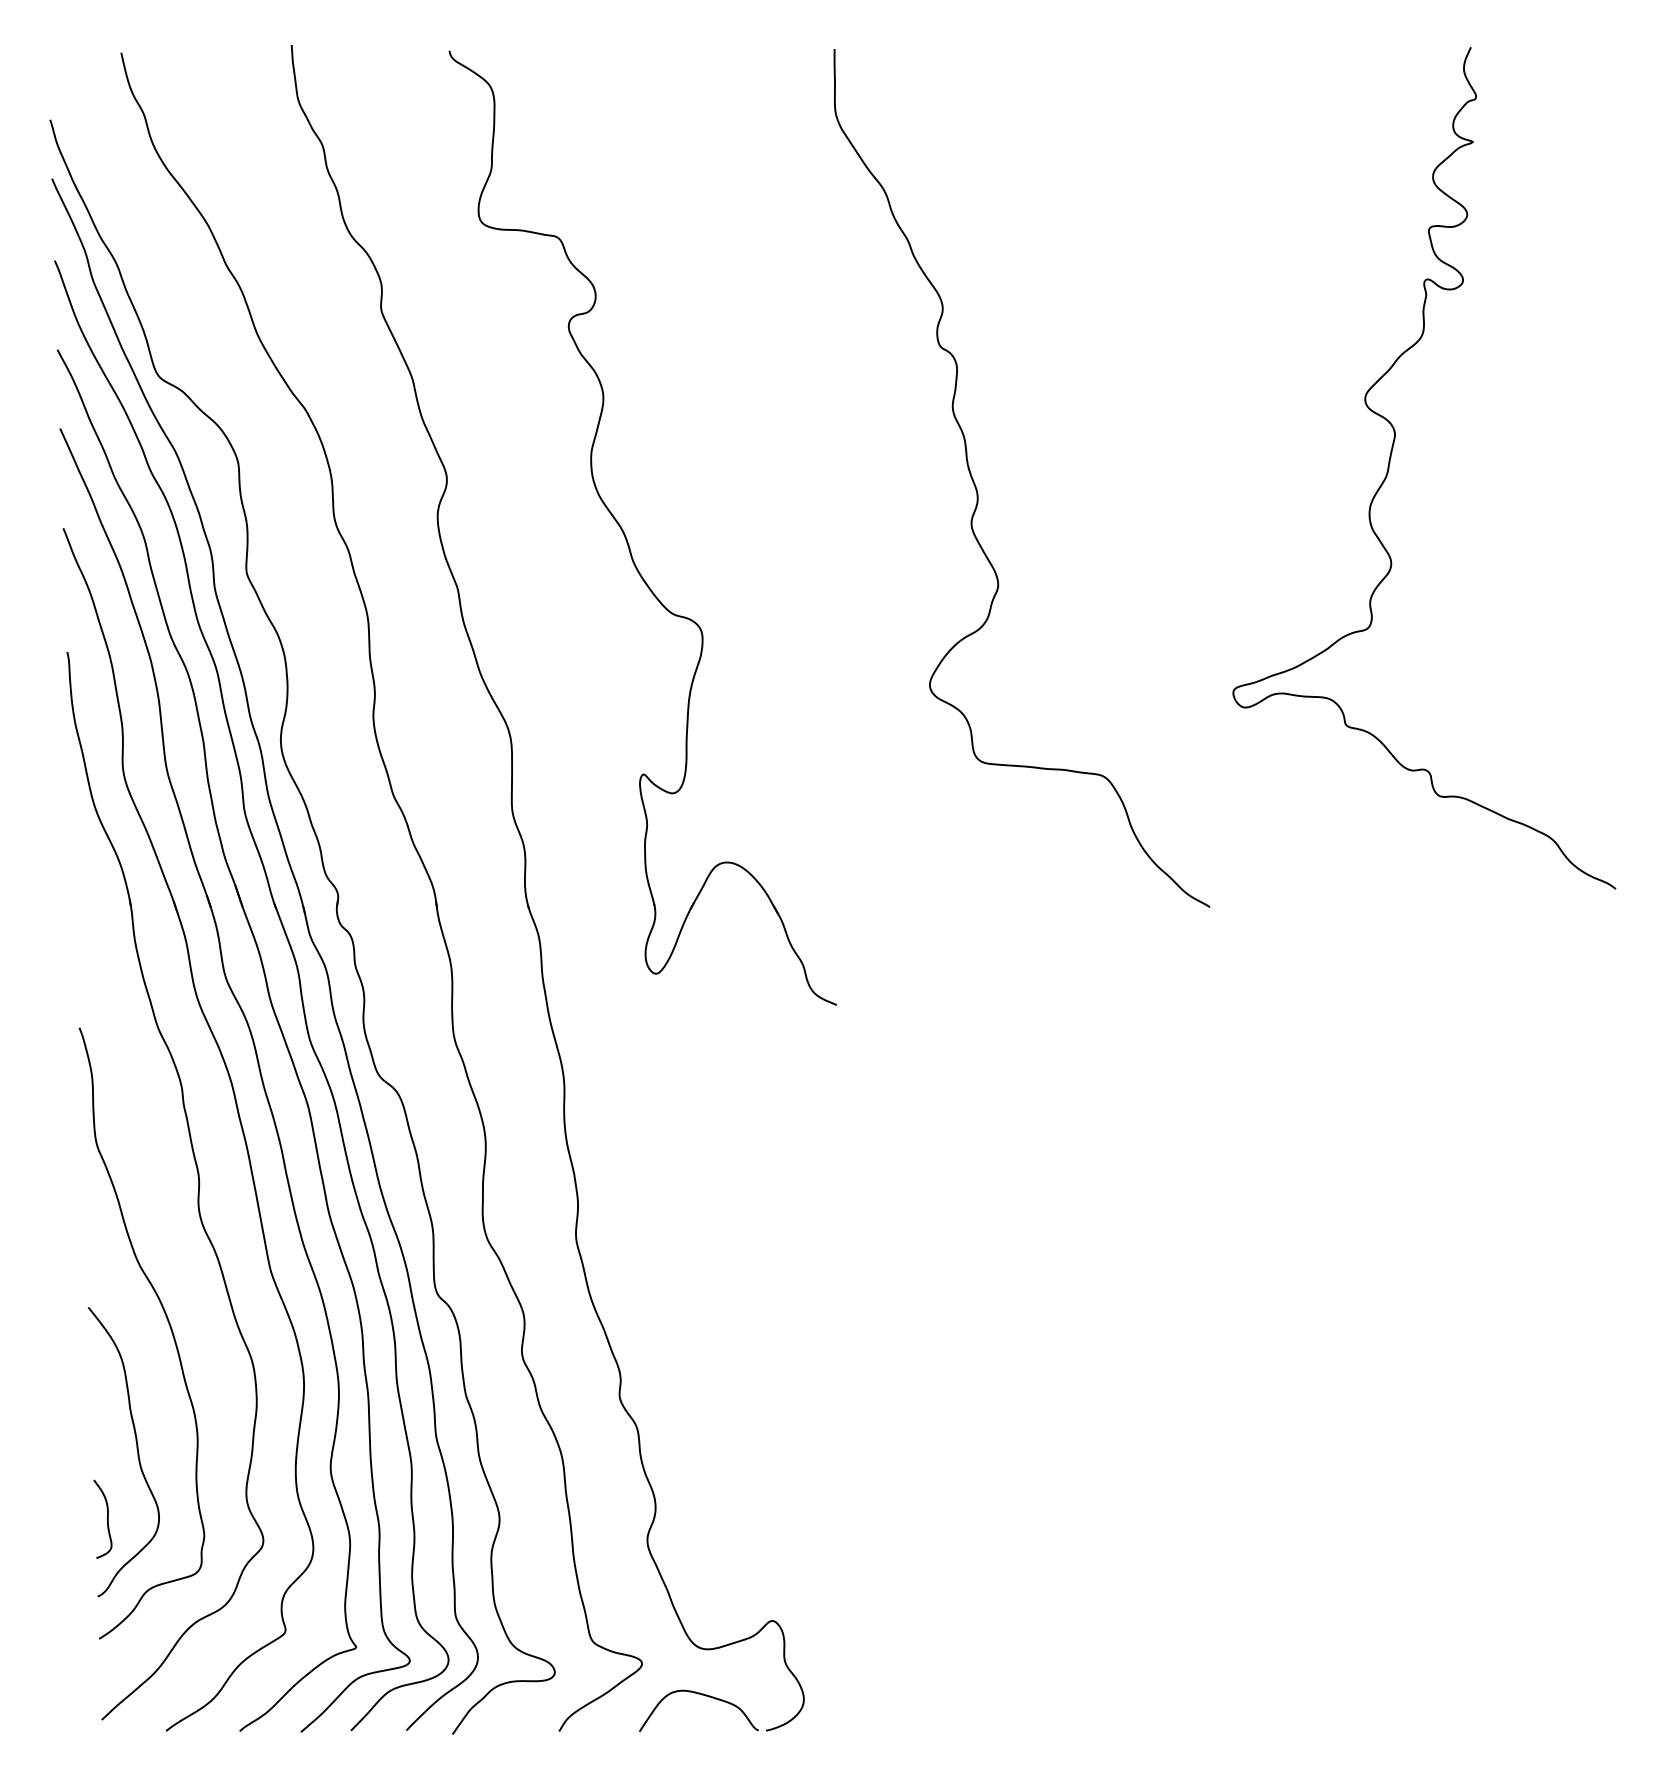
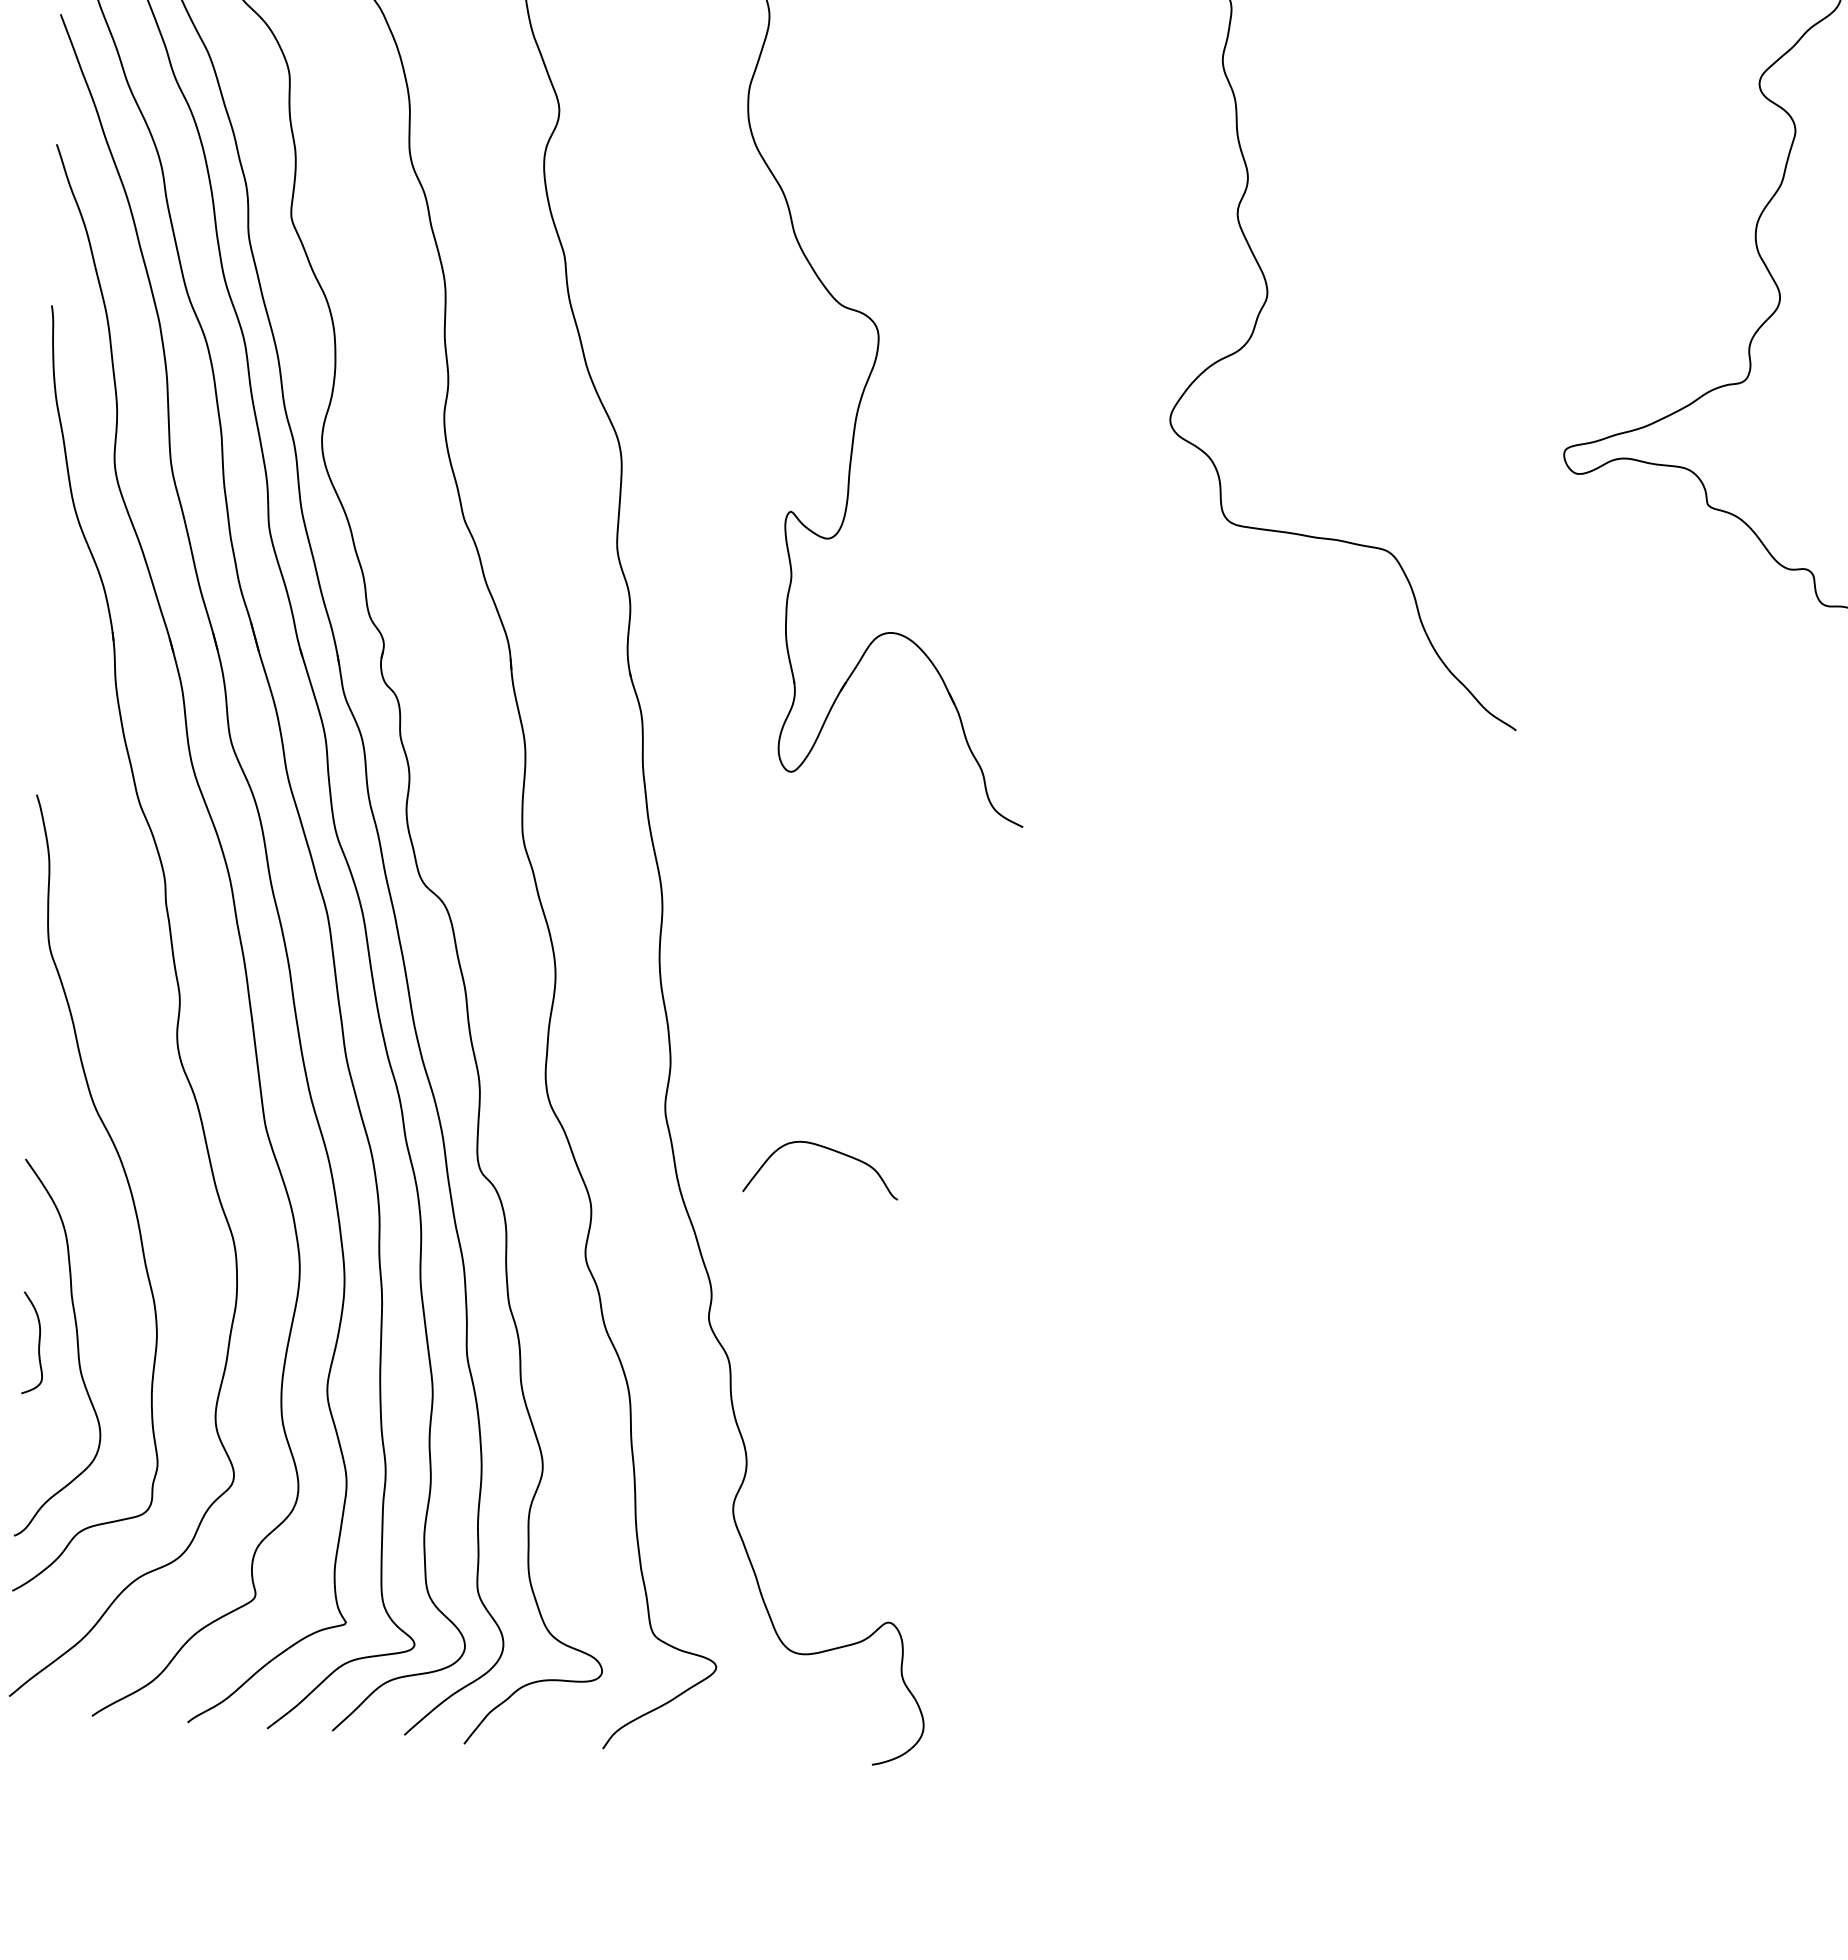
curve: (107, 1518) -> (38, 1342), moved
curve: (701, 1695) -> (826, 1149), moved

